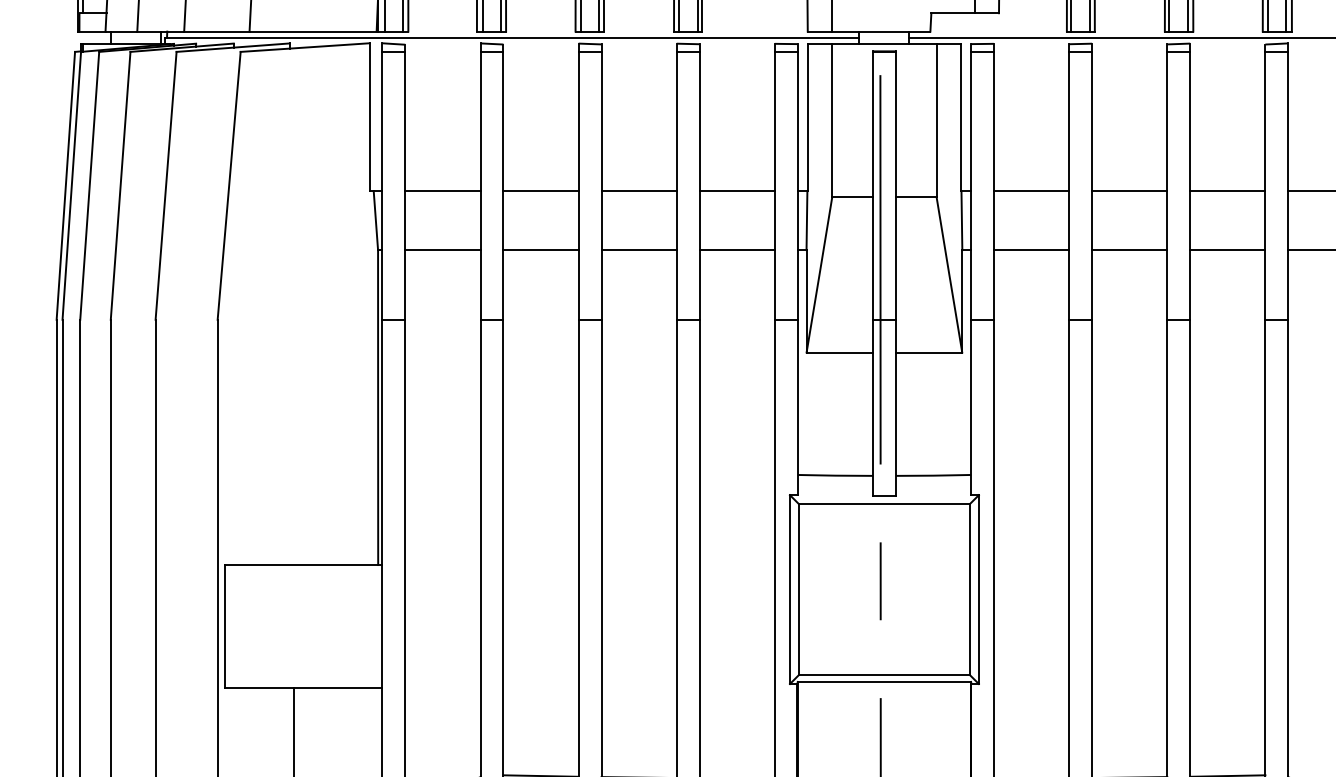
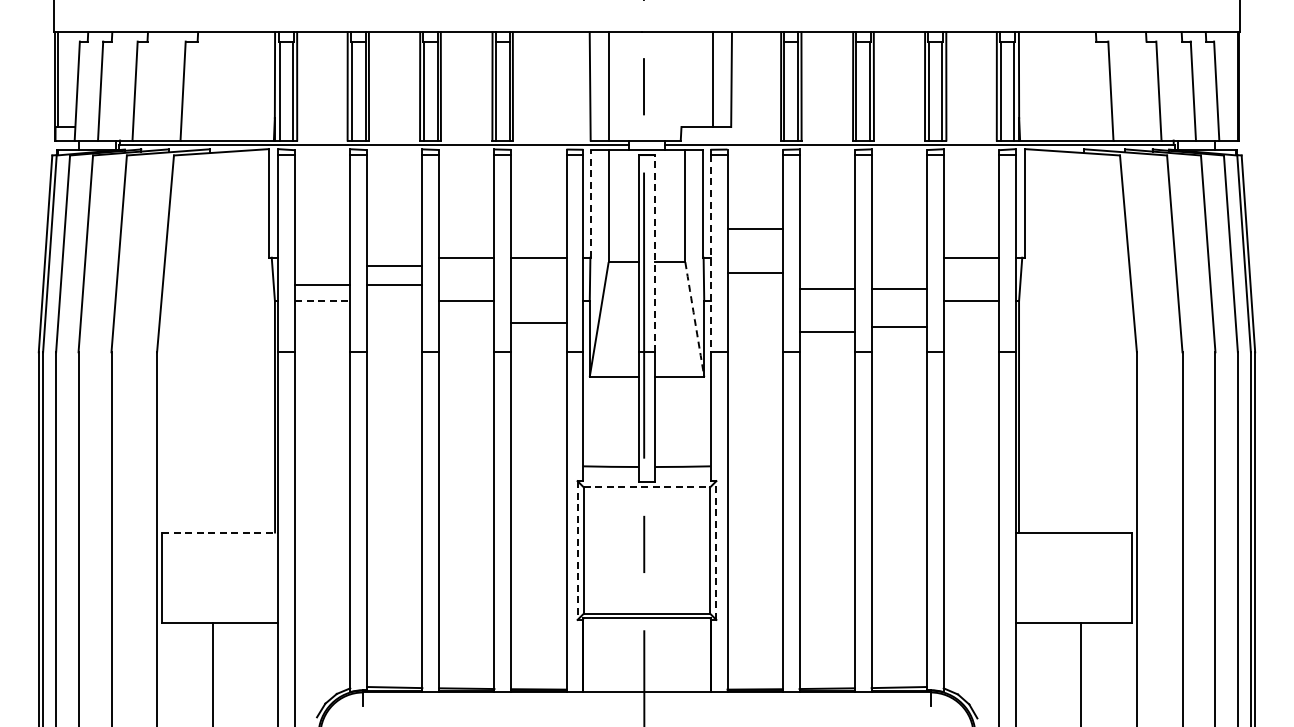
line: (808, 117) -> (591, 203), solid -> dashed
line: (895, 185) -> (655, 253), solid -> dashed
line: (970, 186) -> (710, 254), solid -> dashed
line: (442, 190) -> (322, 284), moved
line: (540, 190) -> (394, 284), moved
line: (1030, 190) -> (754, 228), moved
line: (1128, 190) -> (826, 288), moved
line: (1226, 190) -> (898, 288), moved
line: (442, 250) -> (322, 301), solid -> dashed
line: (540, 250) -> (394, 266), moved
line: (736, 250) -> (538, 323), moved
line: (1030, 250) -> (754, 273), moved
line: (1128, 250) -> (826, 332), moved
line: (1226, 250) -> (898, 327), moved
arc: (949, 275) -> (694, 319), solid -> dashed
line: (885, 503) -> (647, 487), solid -> dashed
line: (303, 565) -> (220, 532), solid -> dashed
line: (979, 589) -> (716, 550), solid -> dashed
line: (789, 590) -> (577, 551), solid -> dashed

